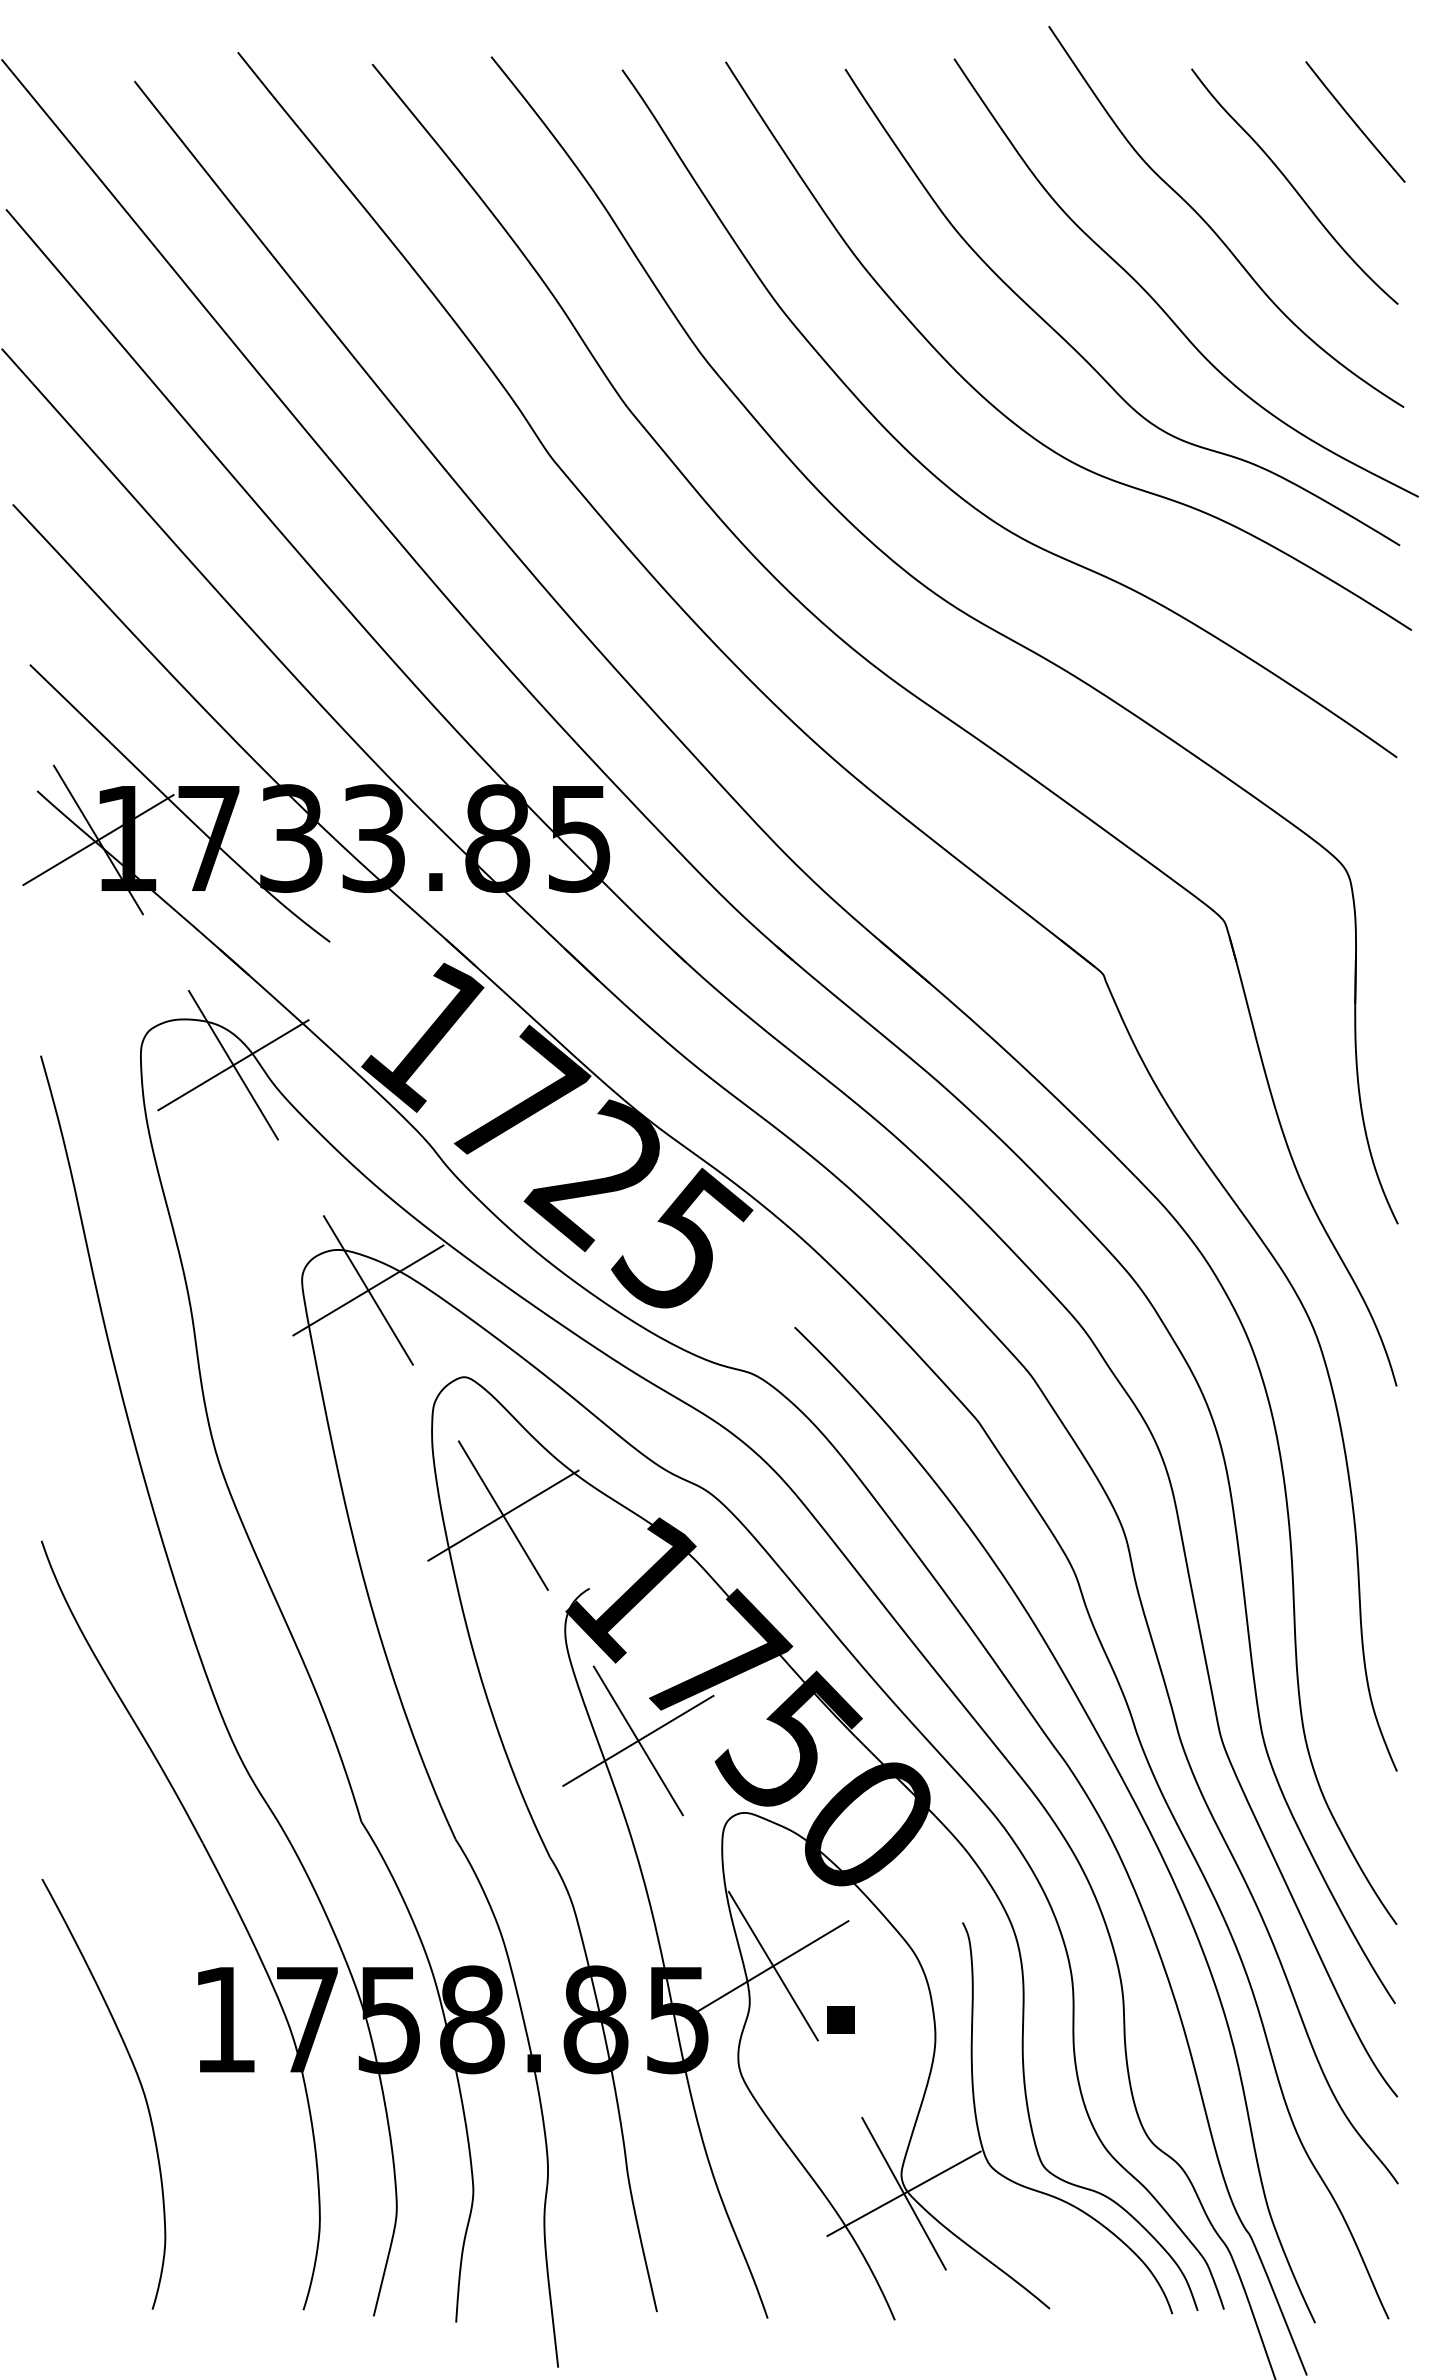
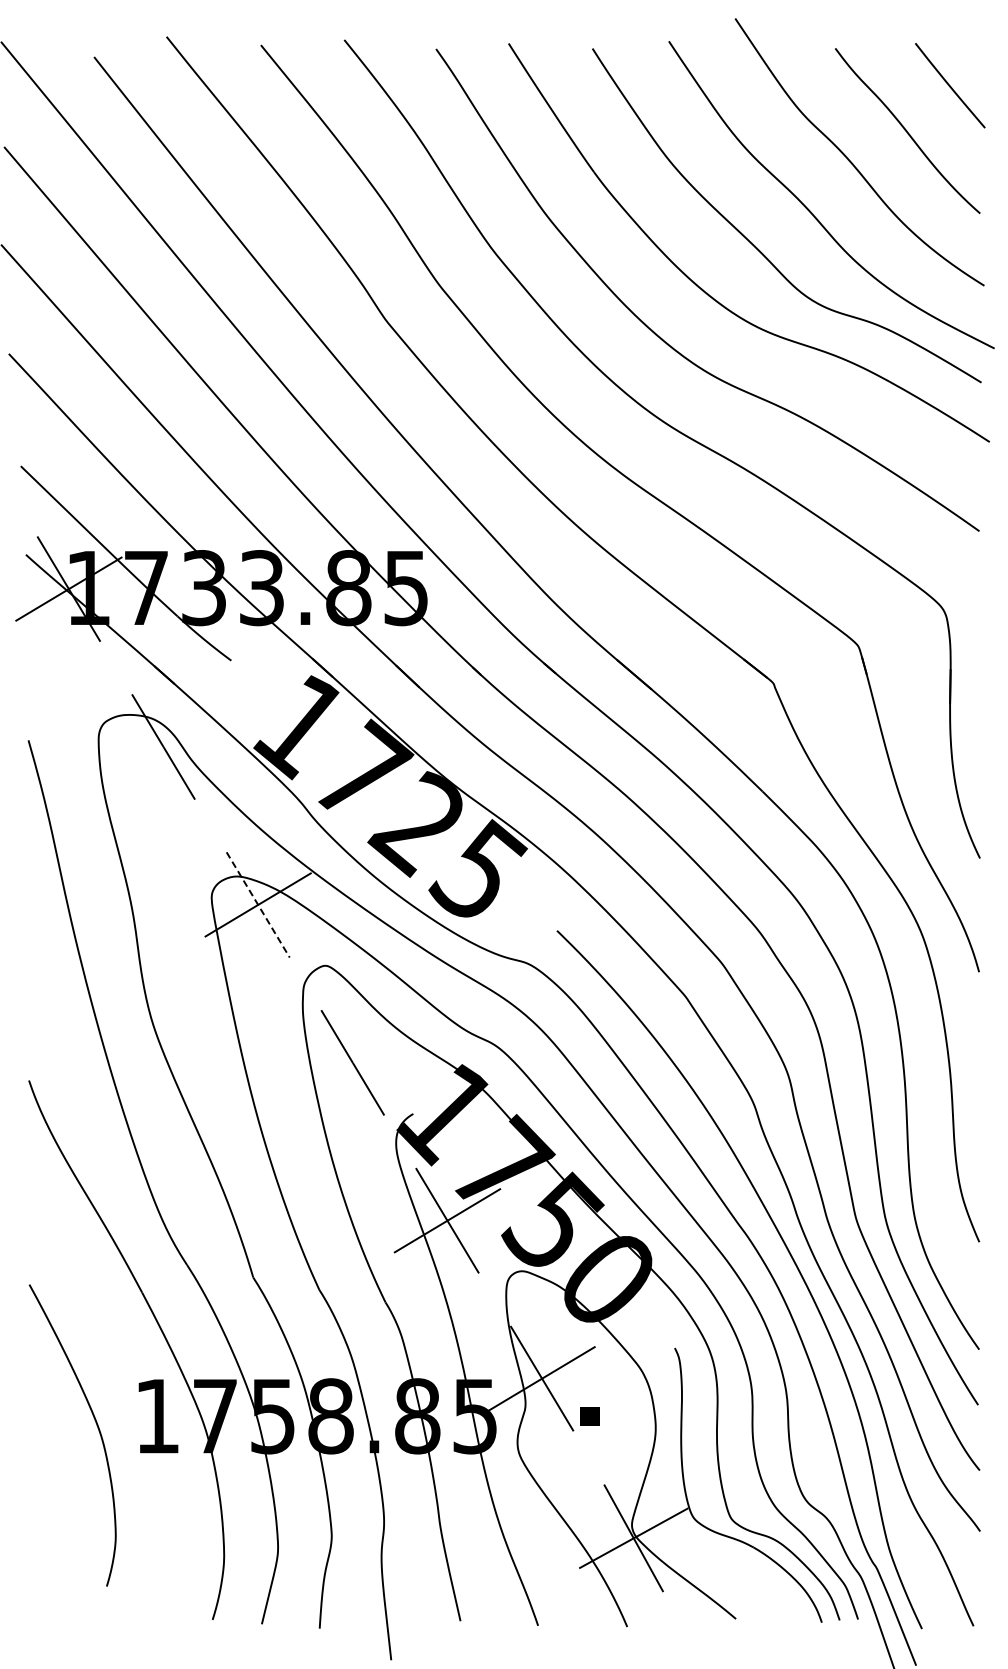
line: (233, 1064) -> (163, 746), removed
line: (368, 1291) -> (258, 905), solid -> dashed
line: (502, 1515) -> (352, 1062), removed
curve: (136, 2077) -> (95, 1423), moved

